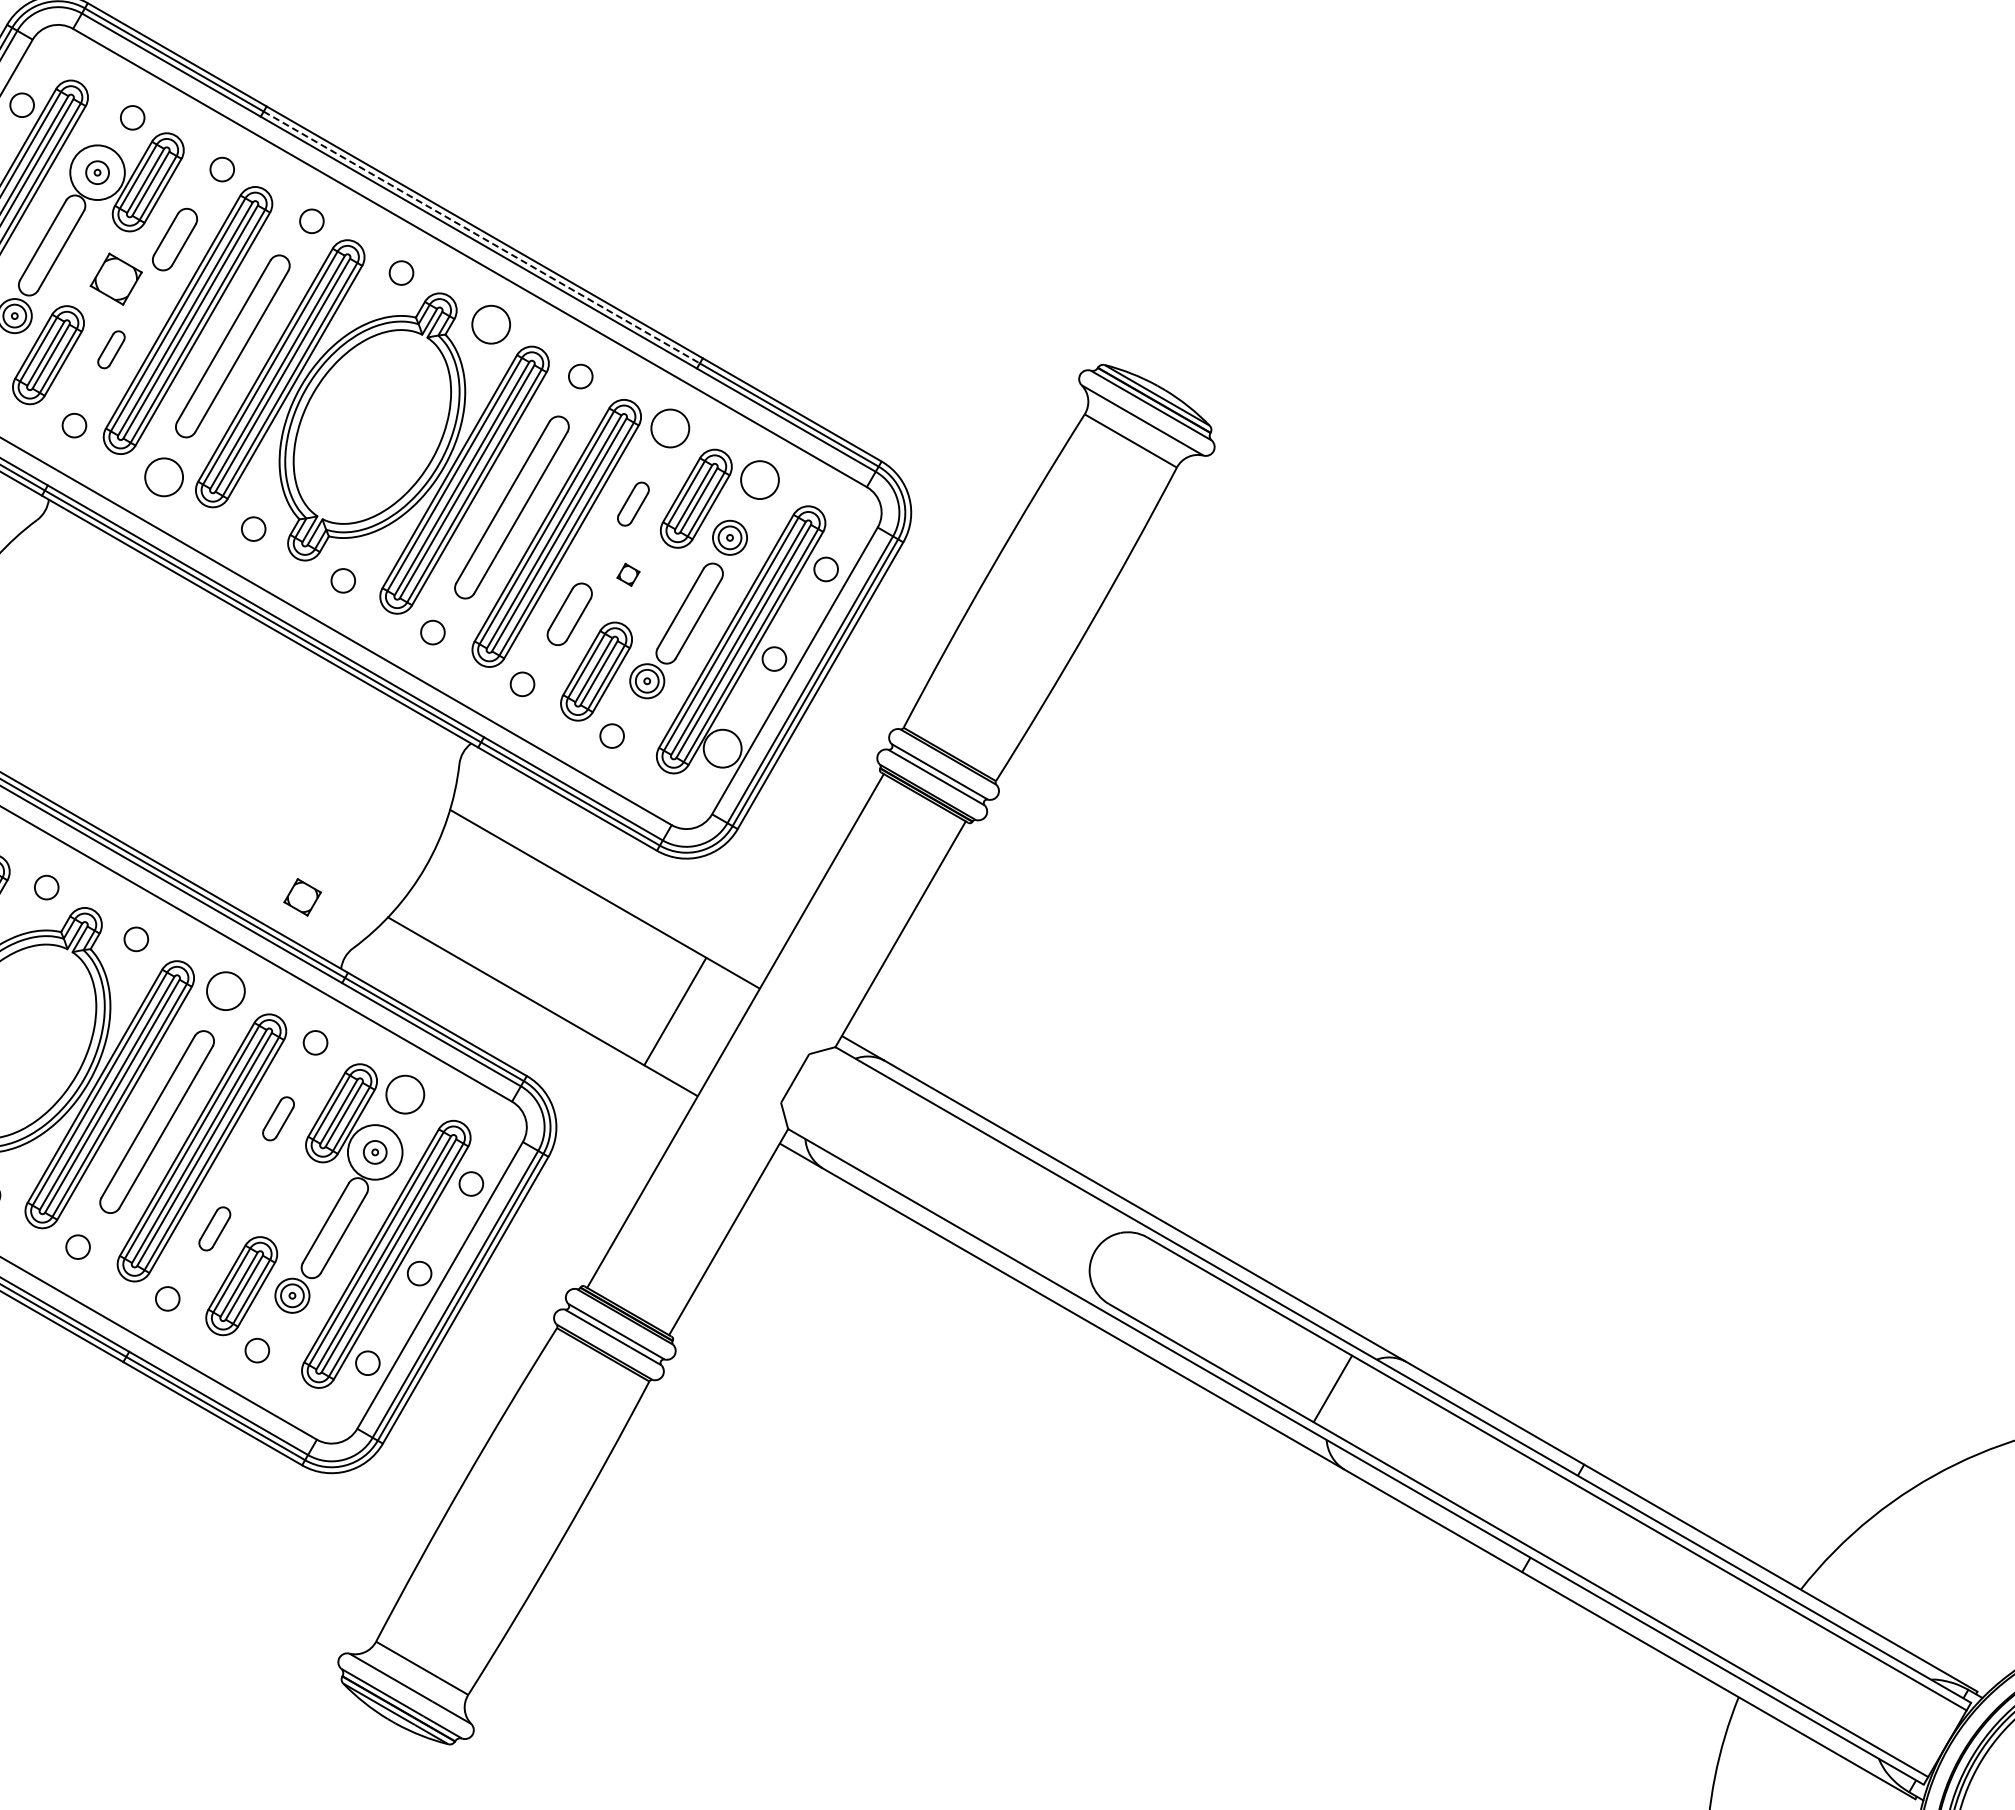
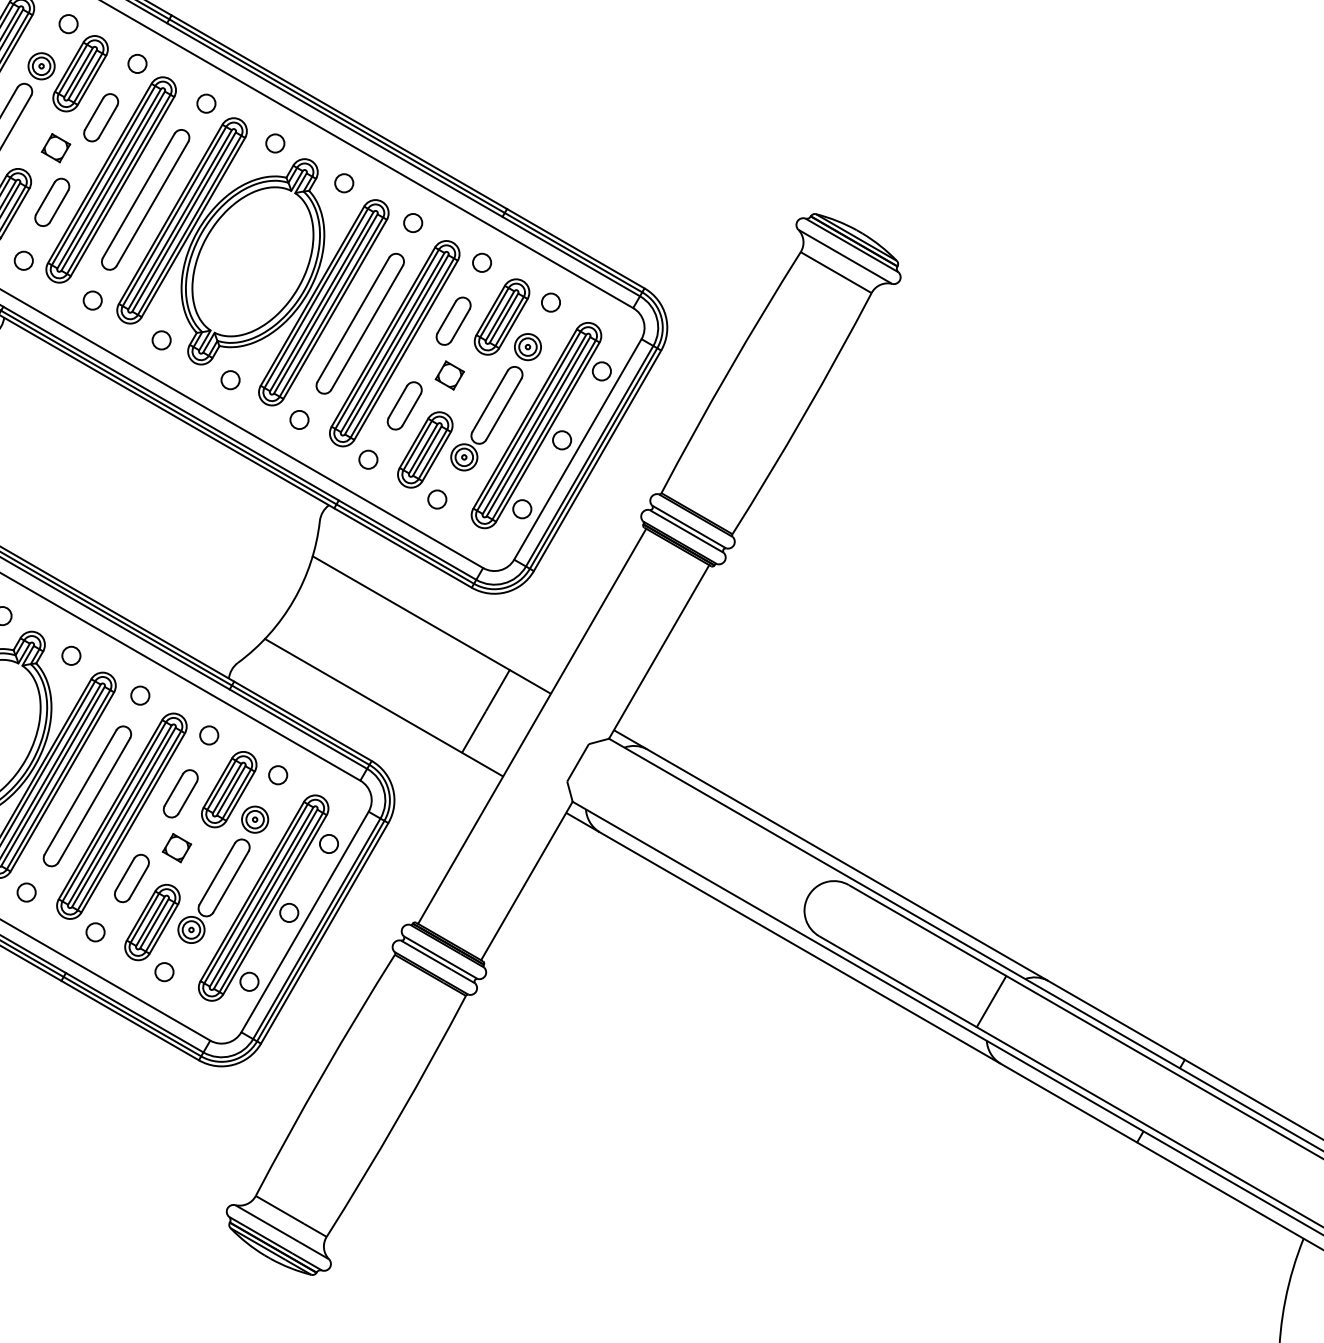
circle: (97, 172) -> (41, 66), size x0.62
line: (481, 237) -> (336, 116), dashed -> solid
part: (116, 278) -> (56, 147), size x0.71
circle: (490, 324) -> (343, 183), size x0.62
part: (111, 349) -> (52, 202), size x1.67
circle: (670, 427) -> (482, 262), size x0.62
circle: (163, 477) -> (92, 300), size x0.62
circle: (759, 479) -> (550, 302), size x0.62
part: (633, 503) -> (453, 320), size x1.43
part: (628, 574) -> (449, 375), size x1.67
circle: (722, 748) -> (522, 509), size x0.62
part: (302, 897) -> (176, 848), moved
circle: (225, 990) -> (139, 695), size x0.62
circle: (404, 1094) -> (277, 775), size x0.62
part: (278, 1118) -> (180, 793), size x1.43
circle: (375, 1152) -> (255, 819), size x0.62
part: (214, 1228) -> (131, 878), size x1.43

